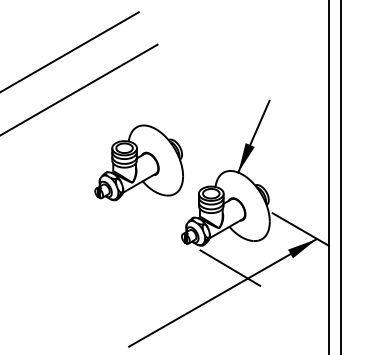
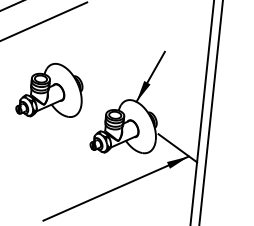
part: (138, 162) -> (50, 90), moved
line: (230, 267) -> (123, 170), removed

